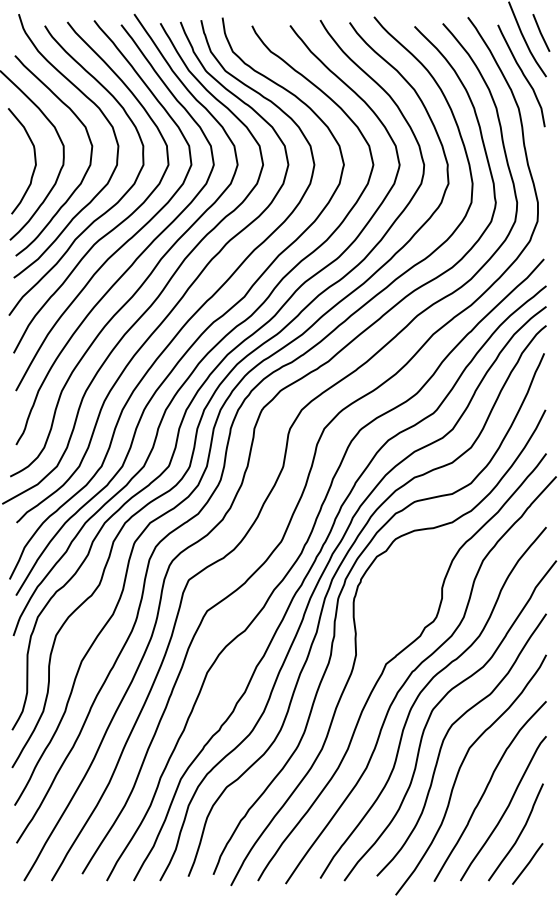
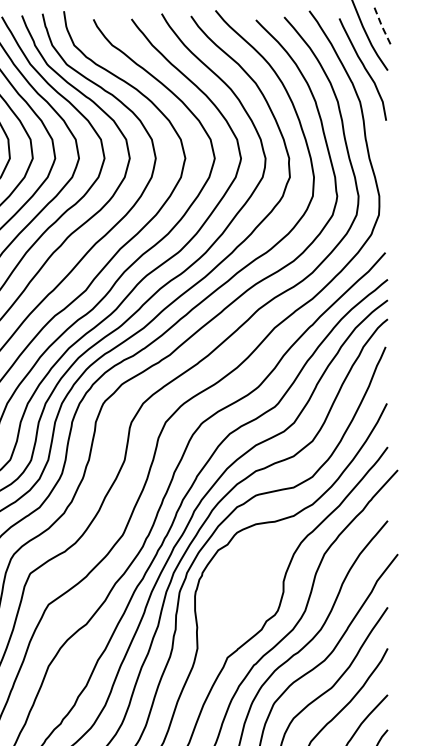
line: (540, 32) -> (381, 26), solid -> dashed

